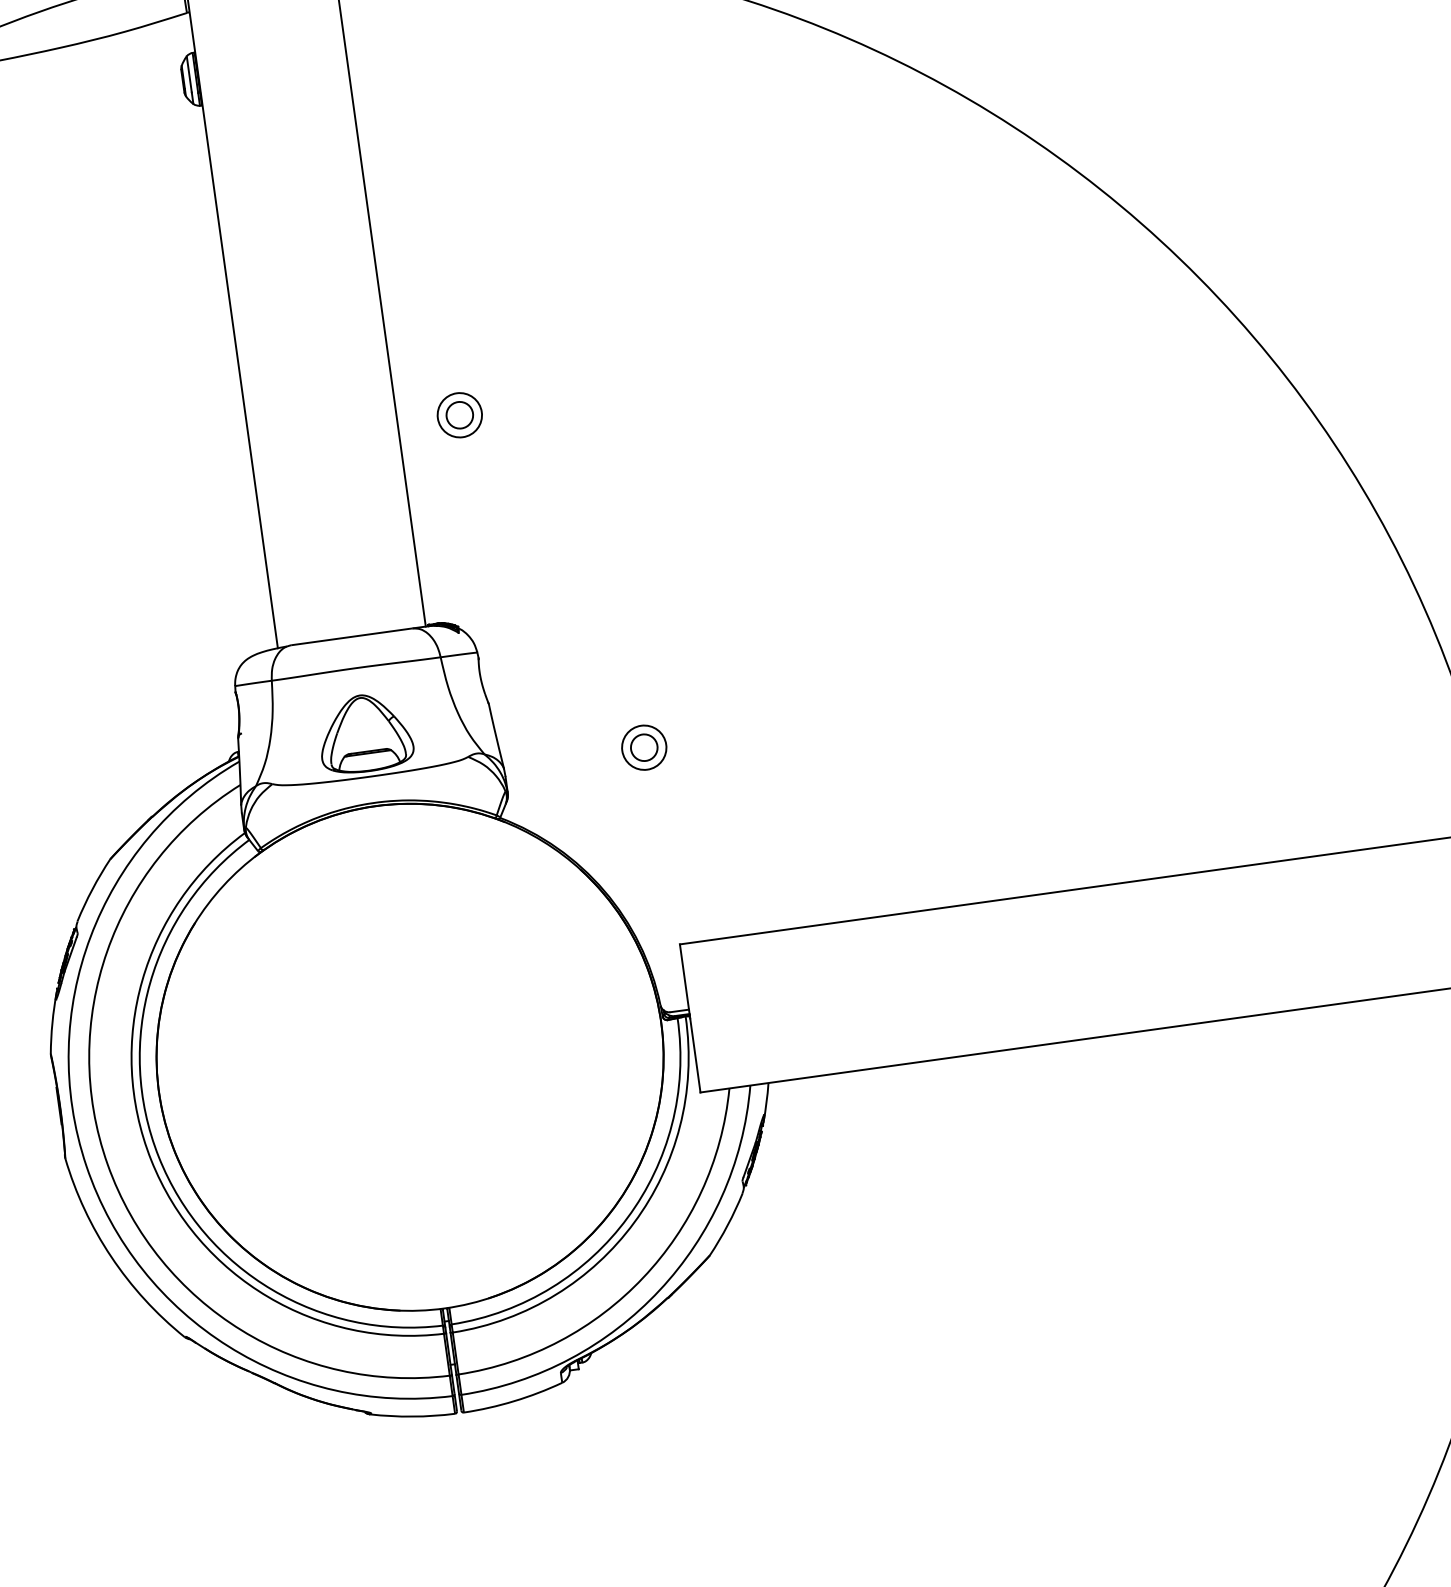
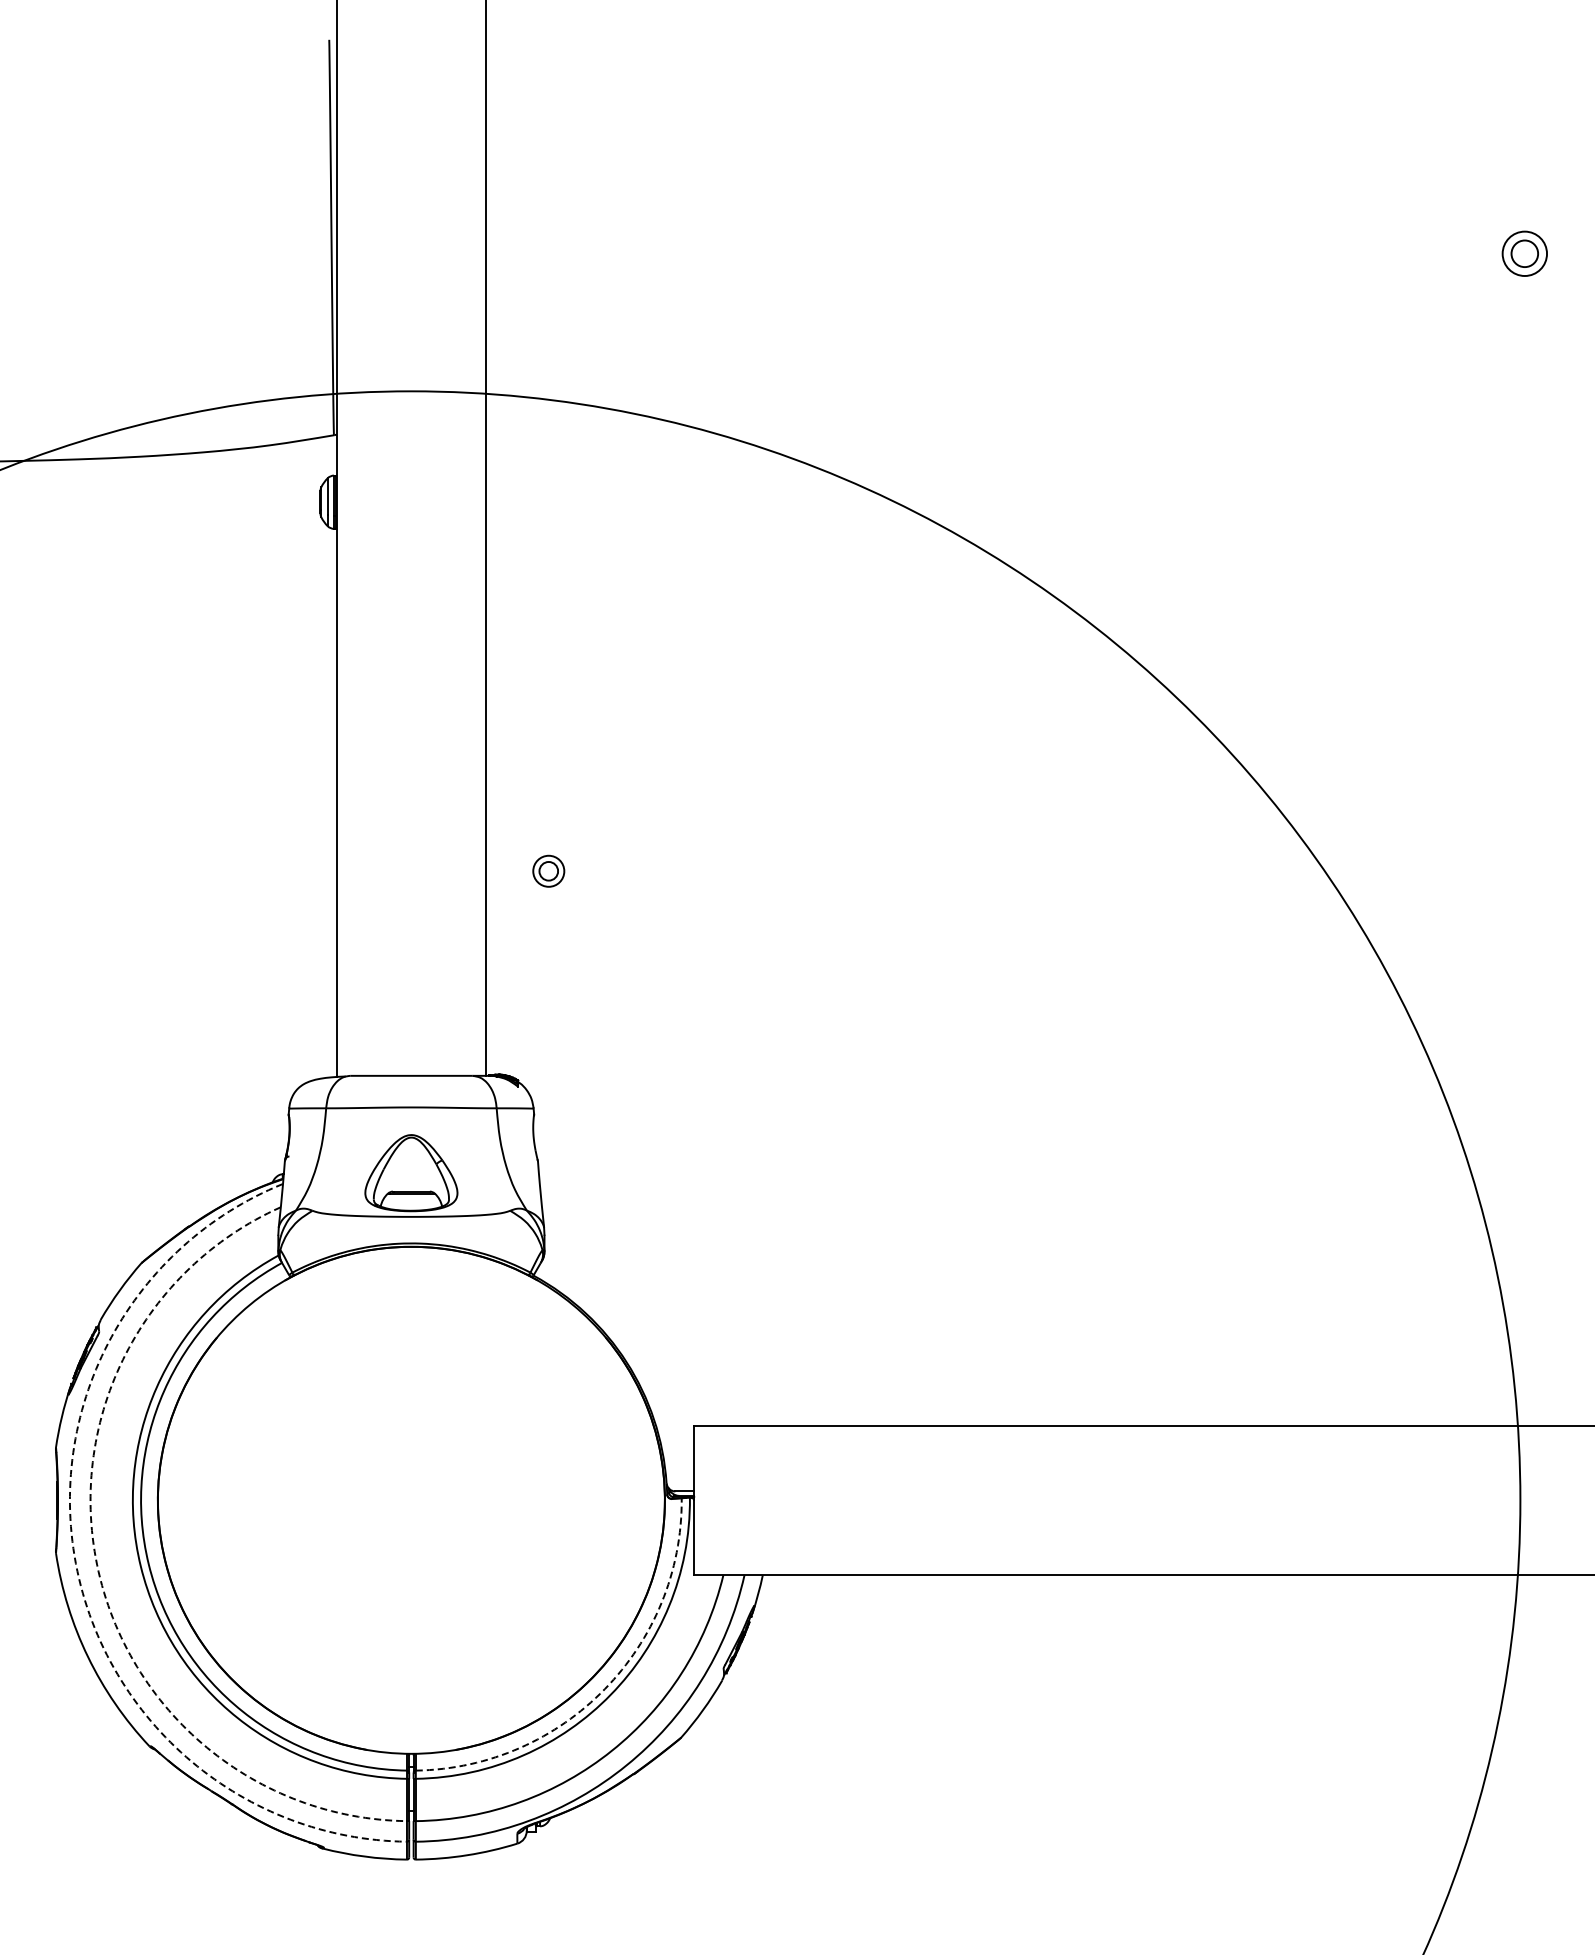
part: (459, 415) -> (548, 871), size x0.7
part: (643, 747) -> (685, 1225), removed
arc: (108, 1165) -> (97, 1565), solid -> dashed
arc: (86, 1166) -> (75, 1563), solid -> dashed
arc: (627, 1218) -> (604, 1689), solid -> dashed

